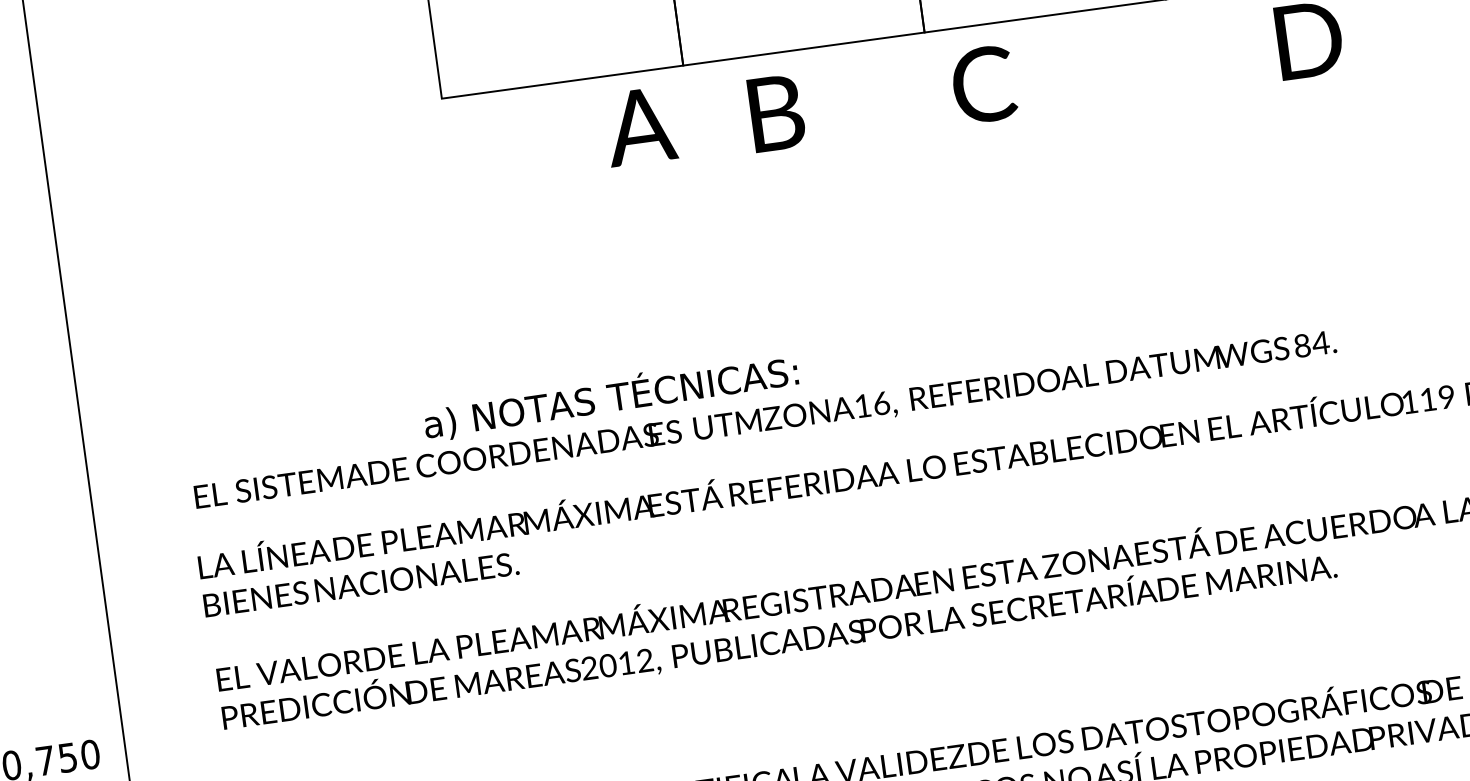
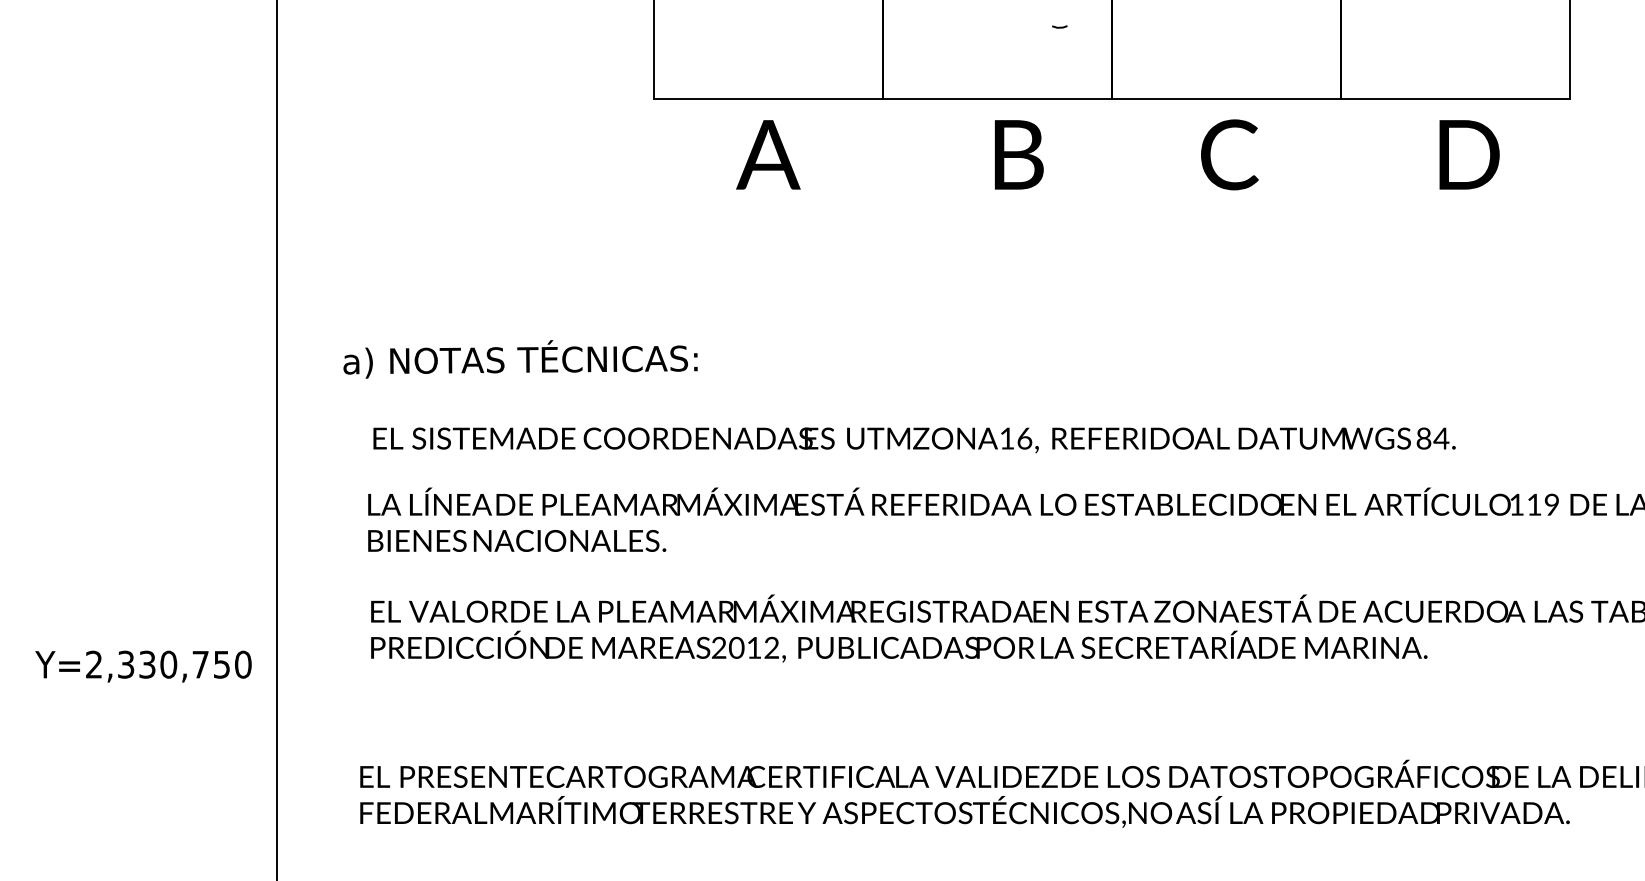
text: (983, 84) -> (1229, 154), moved
text: (777, 112) -> (1019, 154), moved
text: (640, 126) -> (768, 154), moved
text: (610, 397) -> (520, 359), moved

